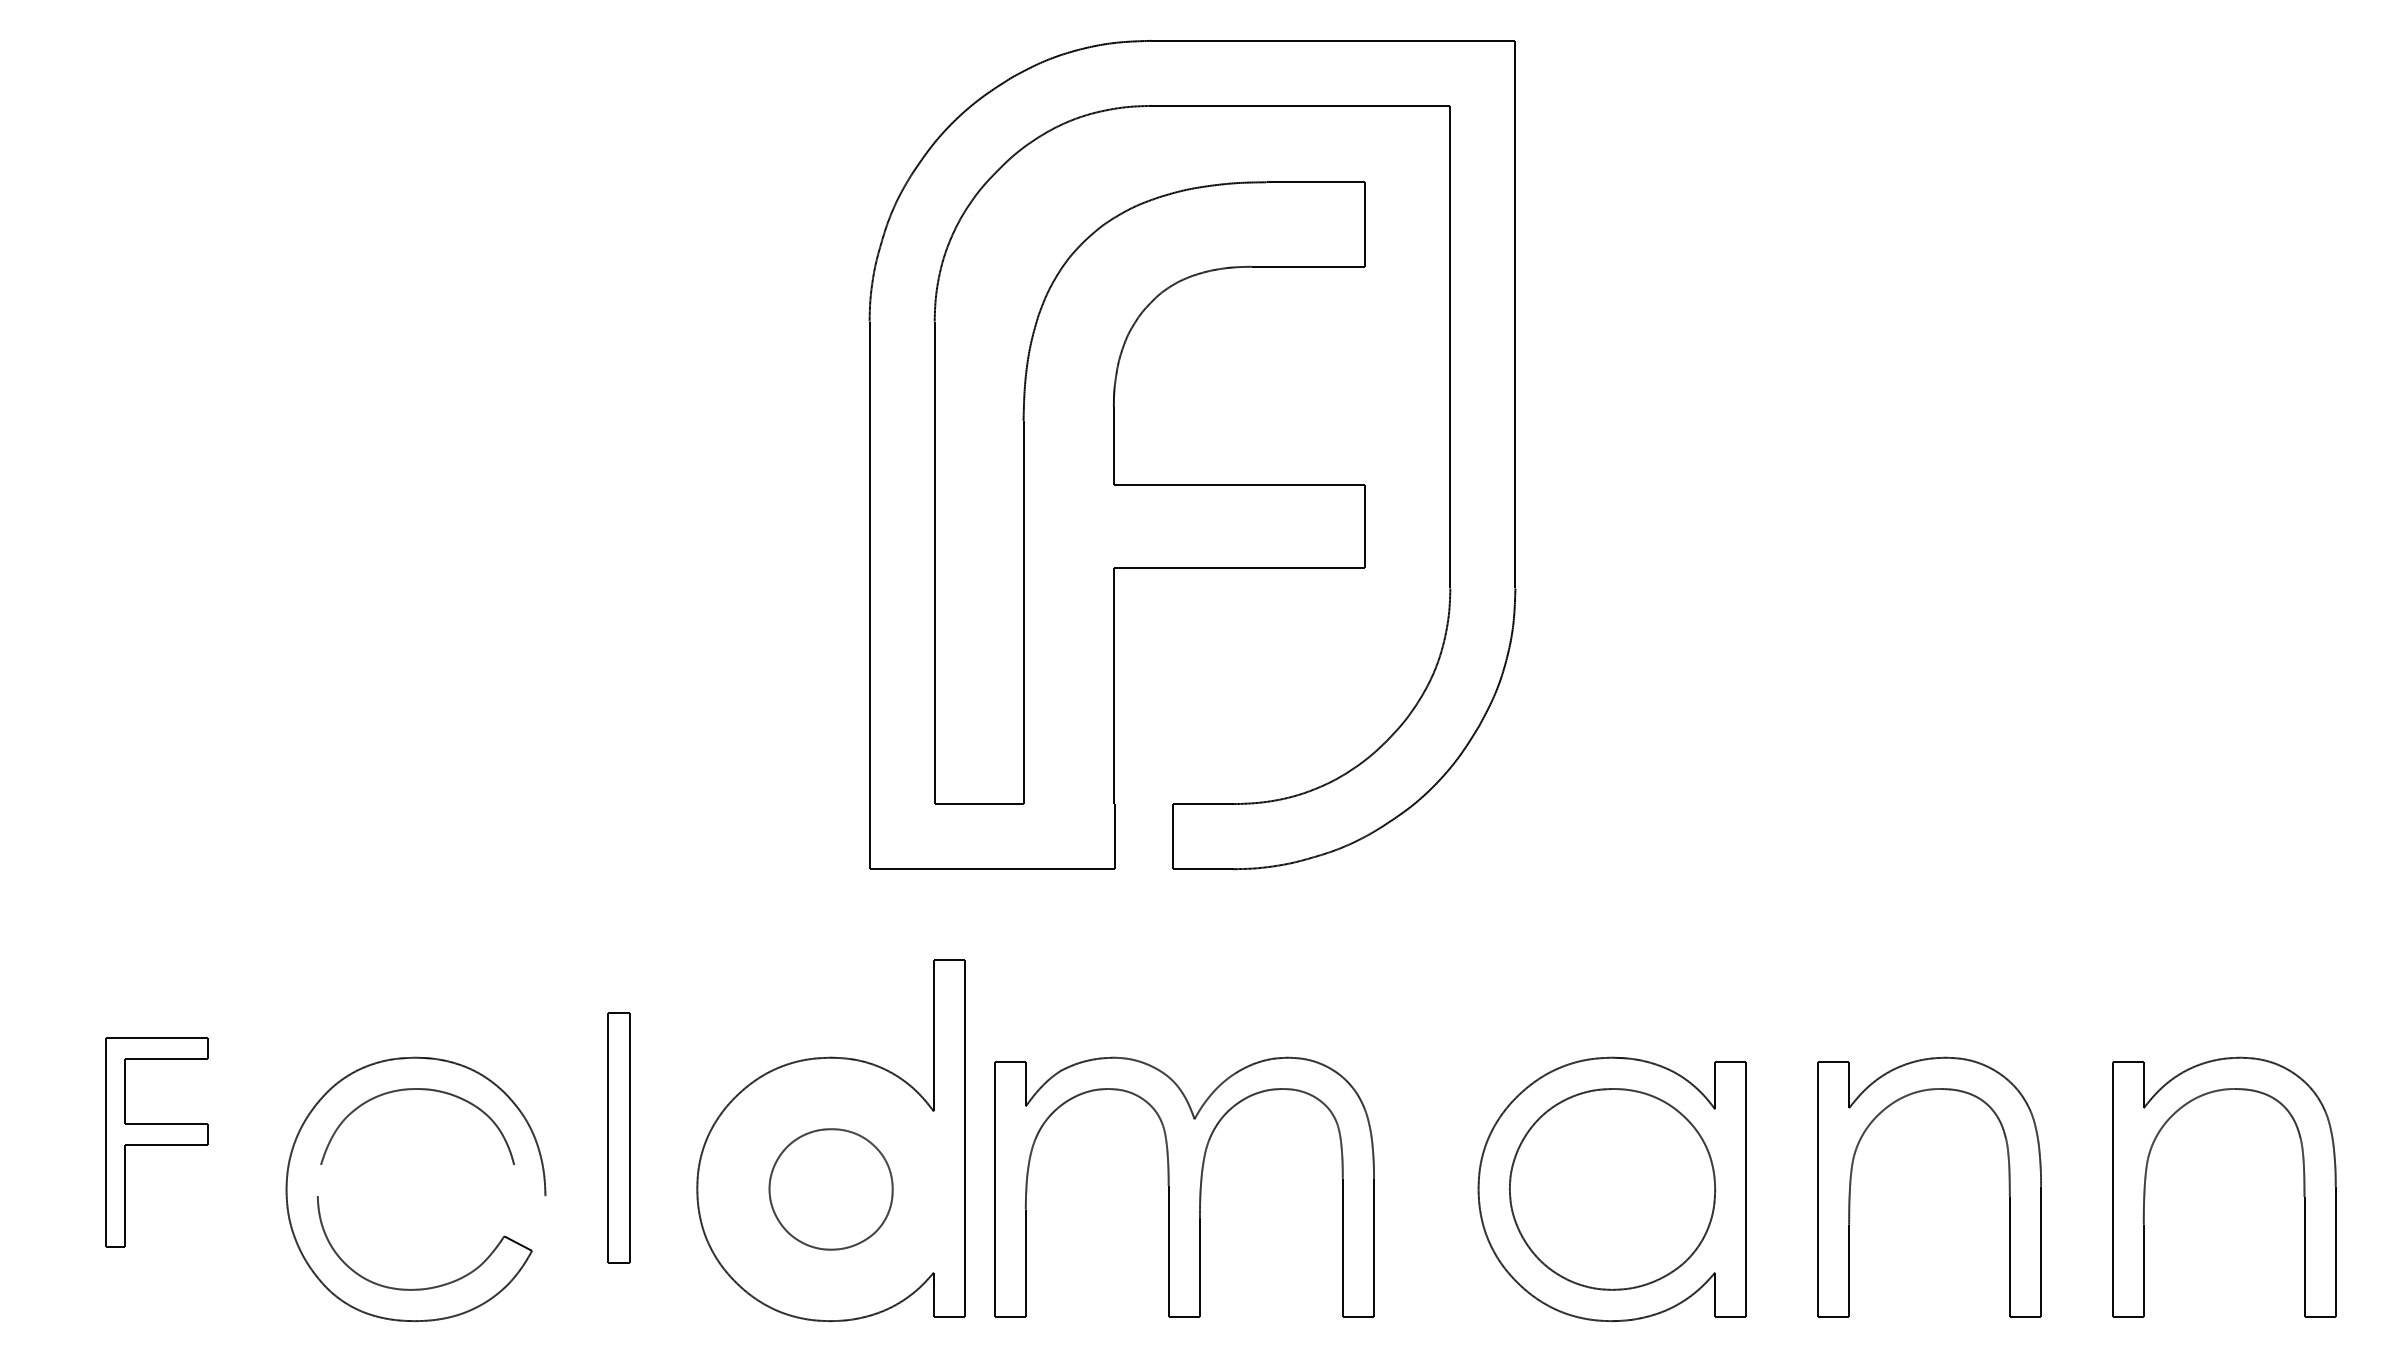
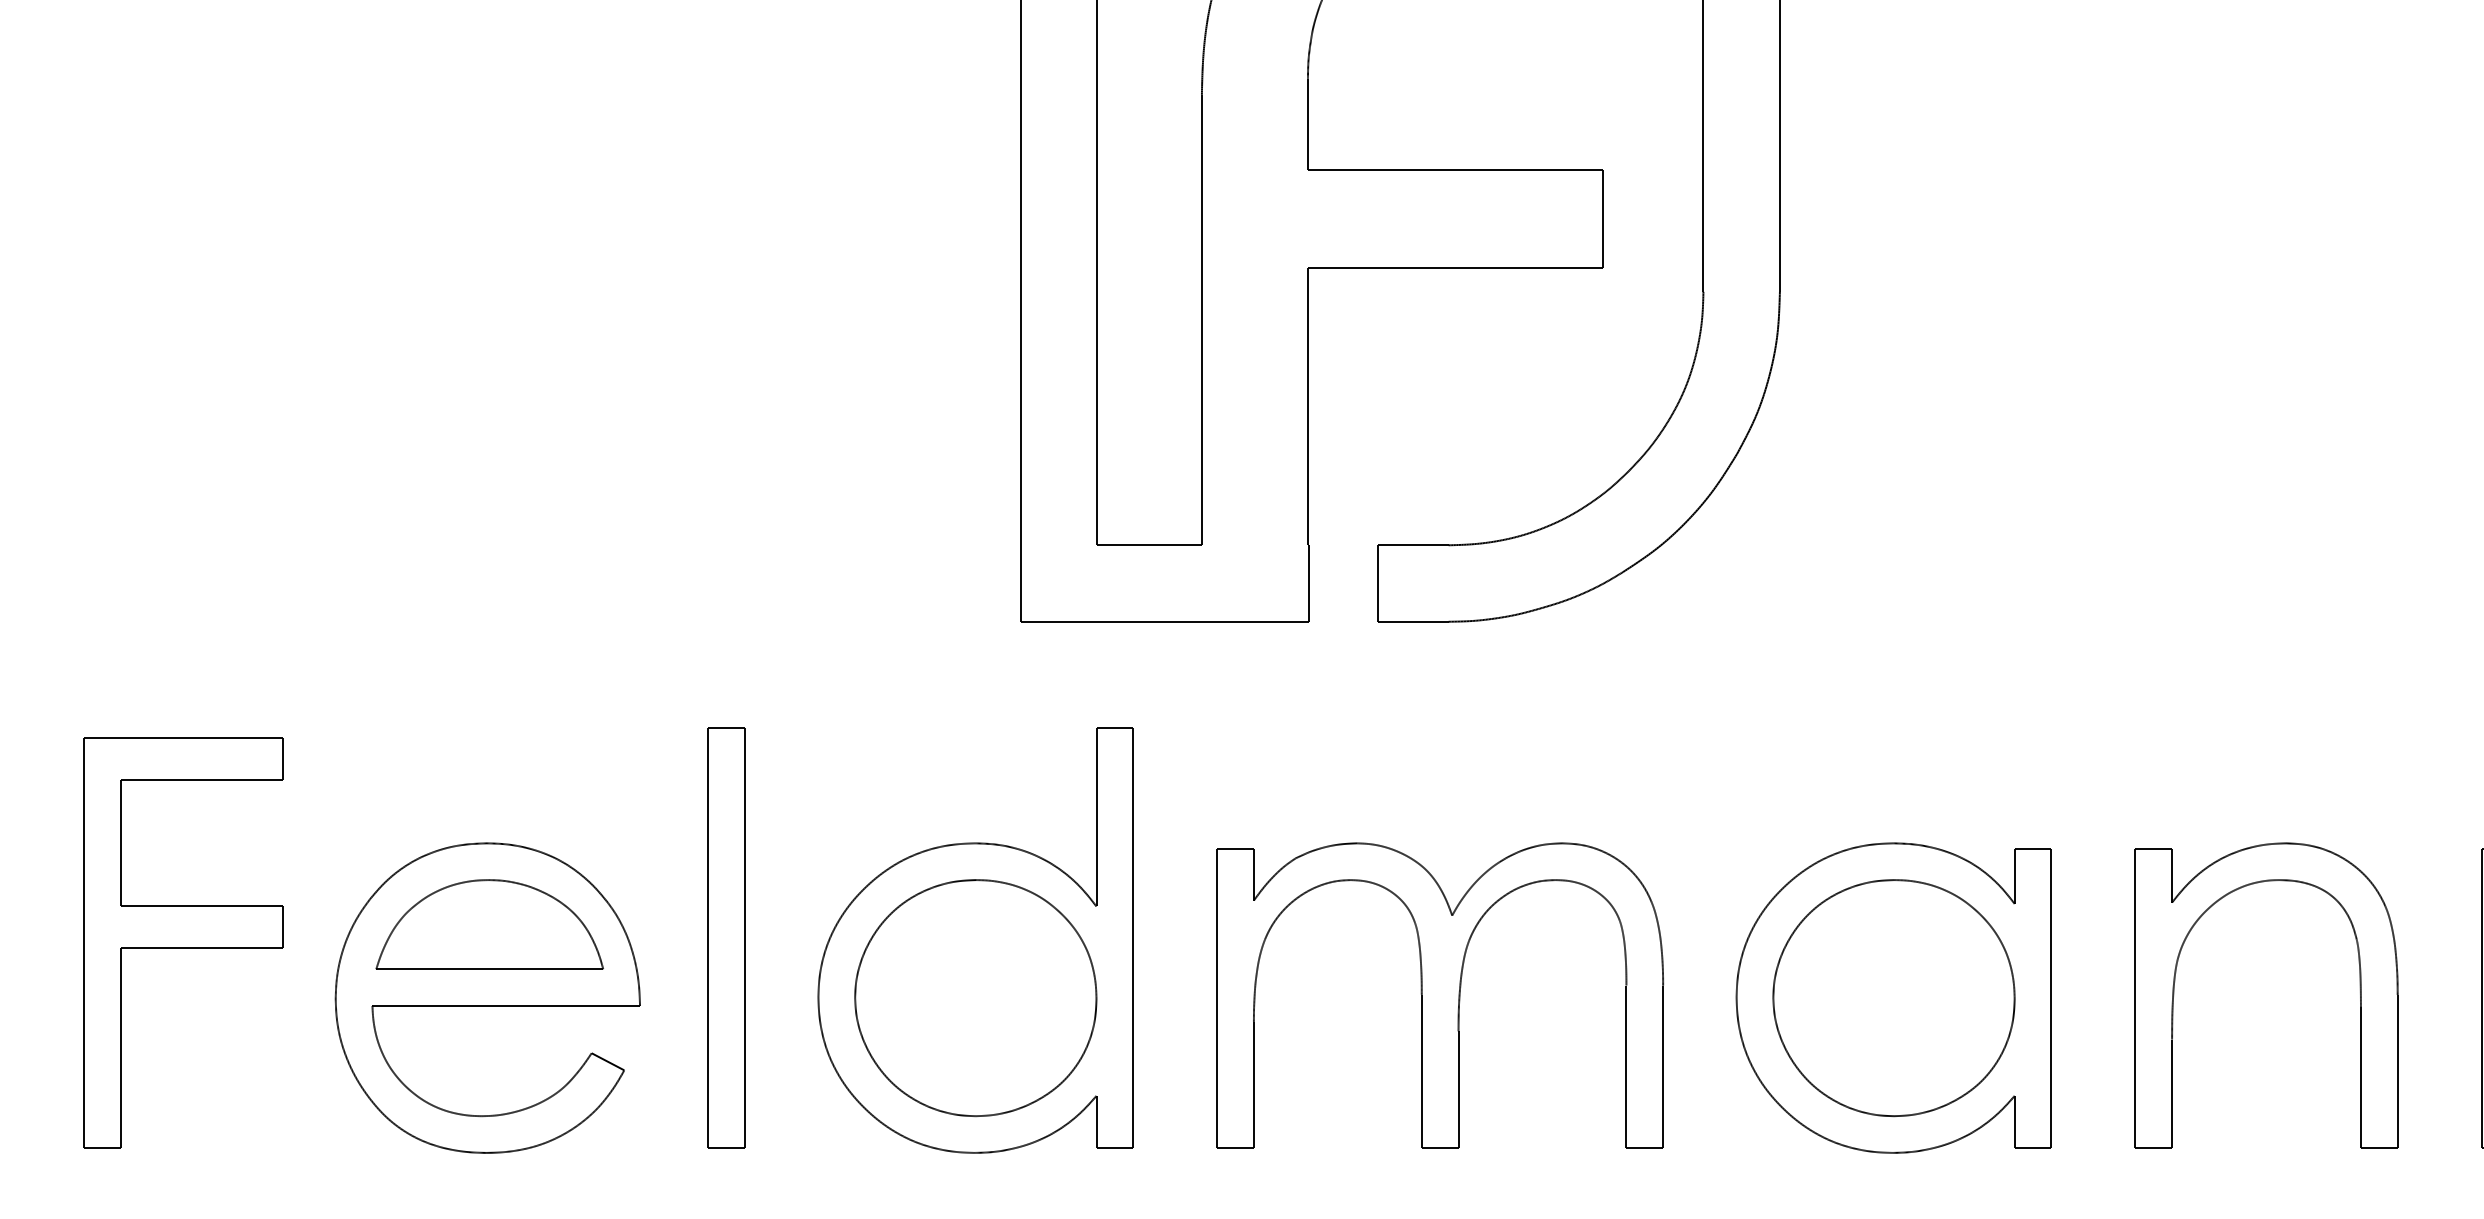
part: (619, 1138) -> (727, 938), size x1.43
part: (156, 1142) -> (182, 942), size x1.67
line: (417, 1164) -> (489, 968), added
part: (1184, 1186) -> (1440, 994), moved
part: (830, 1189) -> (974, 998), size x1.67
line: (431, 1196) -> (506, 1006), added

